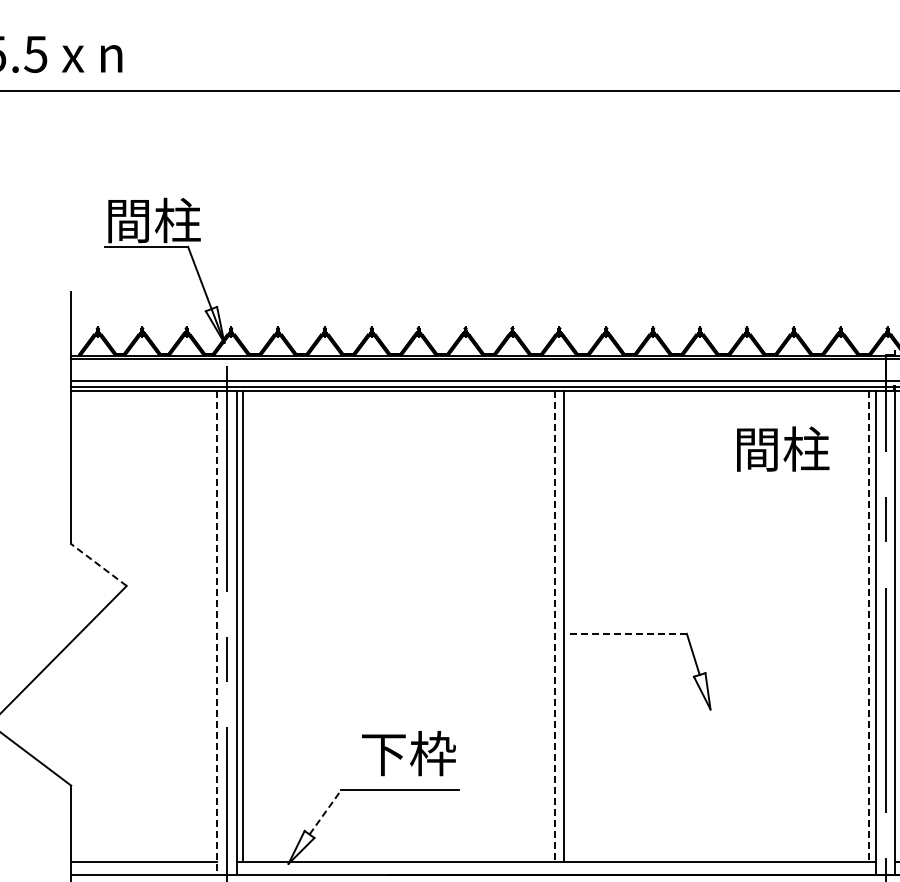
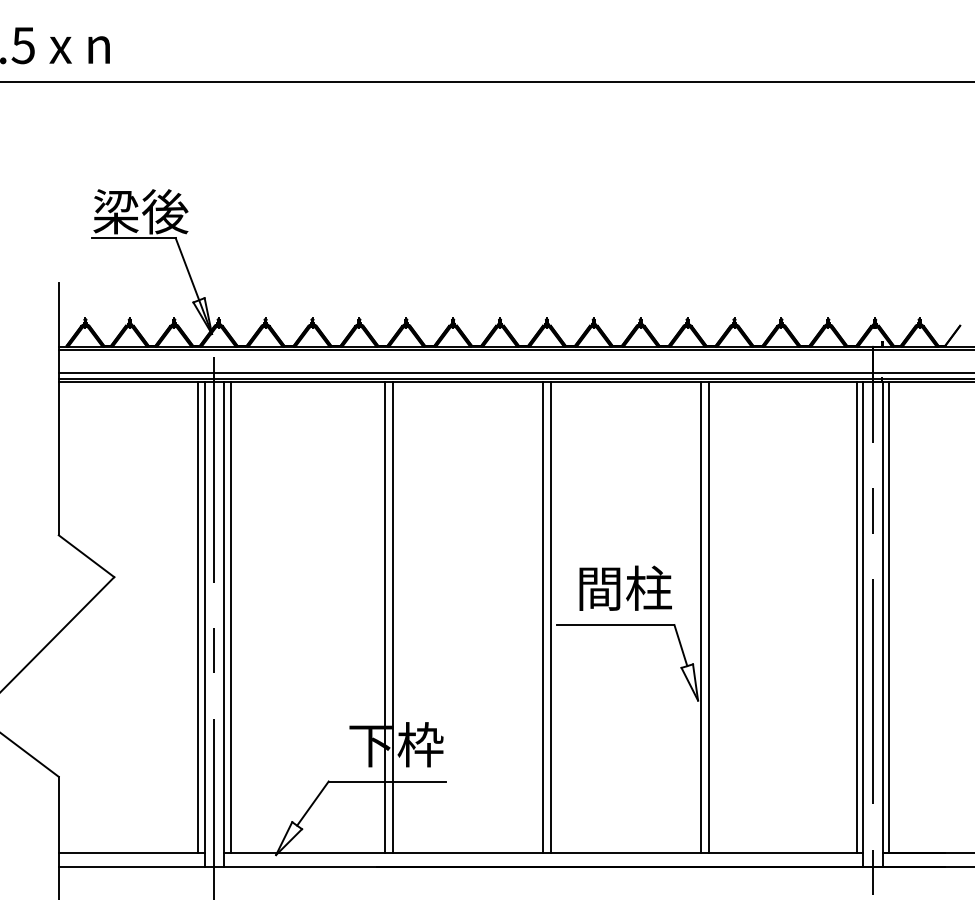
text: (152, 220) -> (140, 211), 間柱 -> 梁後
text: (782, 448) -> (625, 587), moved
line: (98, 565) -> (86, 556), dashed -> solid
line: (210, 626) -> (198, 617), added
line: (396, 626) -> (384, 617), added
line: (405, 626) -> (393, 617), added
line: (554, 626) -> (542, 617), dashed -> solid
line: (712, 626) -> (700, 617), added
line: (721, 626) -> (709, 617), added
line: (868, 626) -> (856, 617), dashed -> solid
line: (216, 633) -> (204, 624), dashed -> solid
line: (627, 634) -> (615, 625), dashed -> solid
line: (325, 812) -> (313, 803), dashed -> solid

